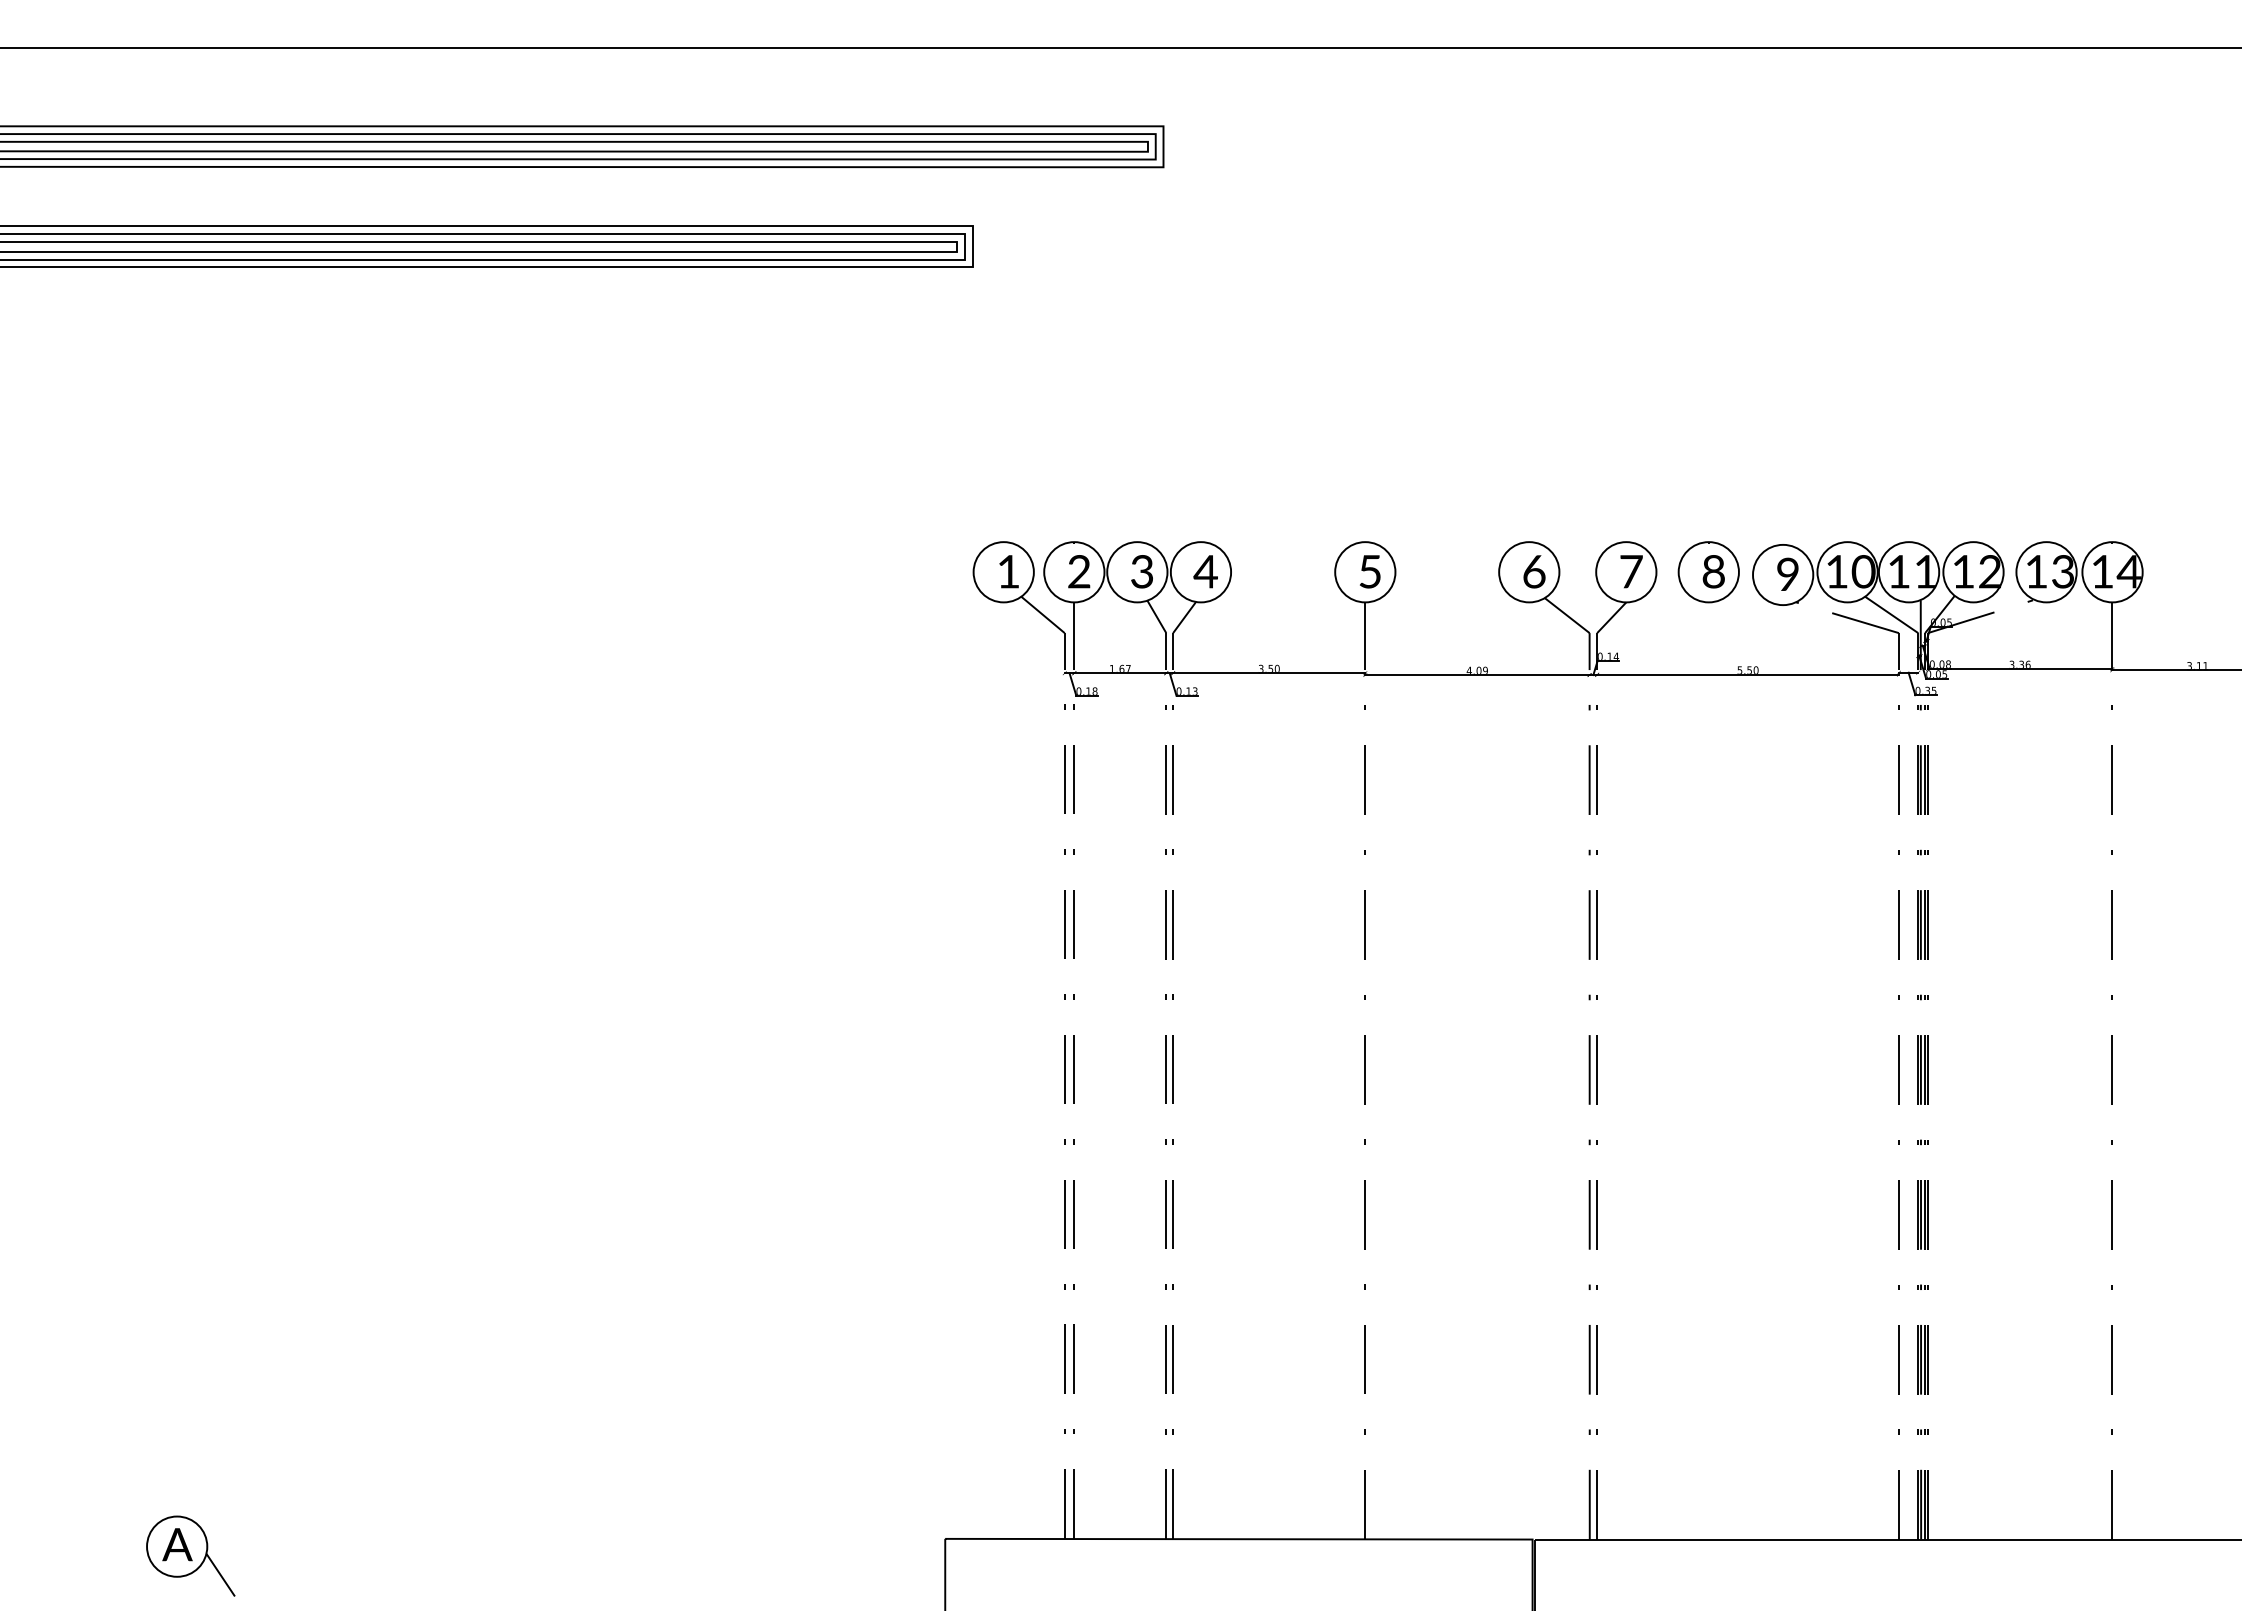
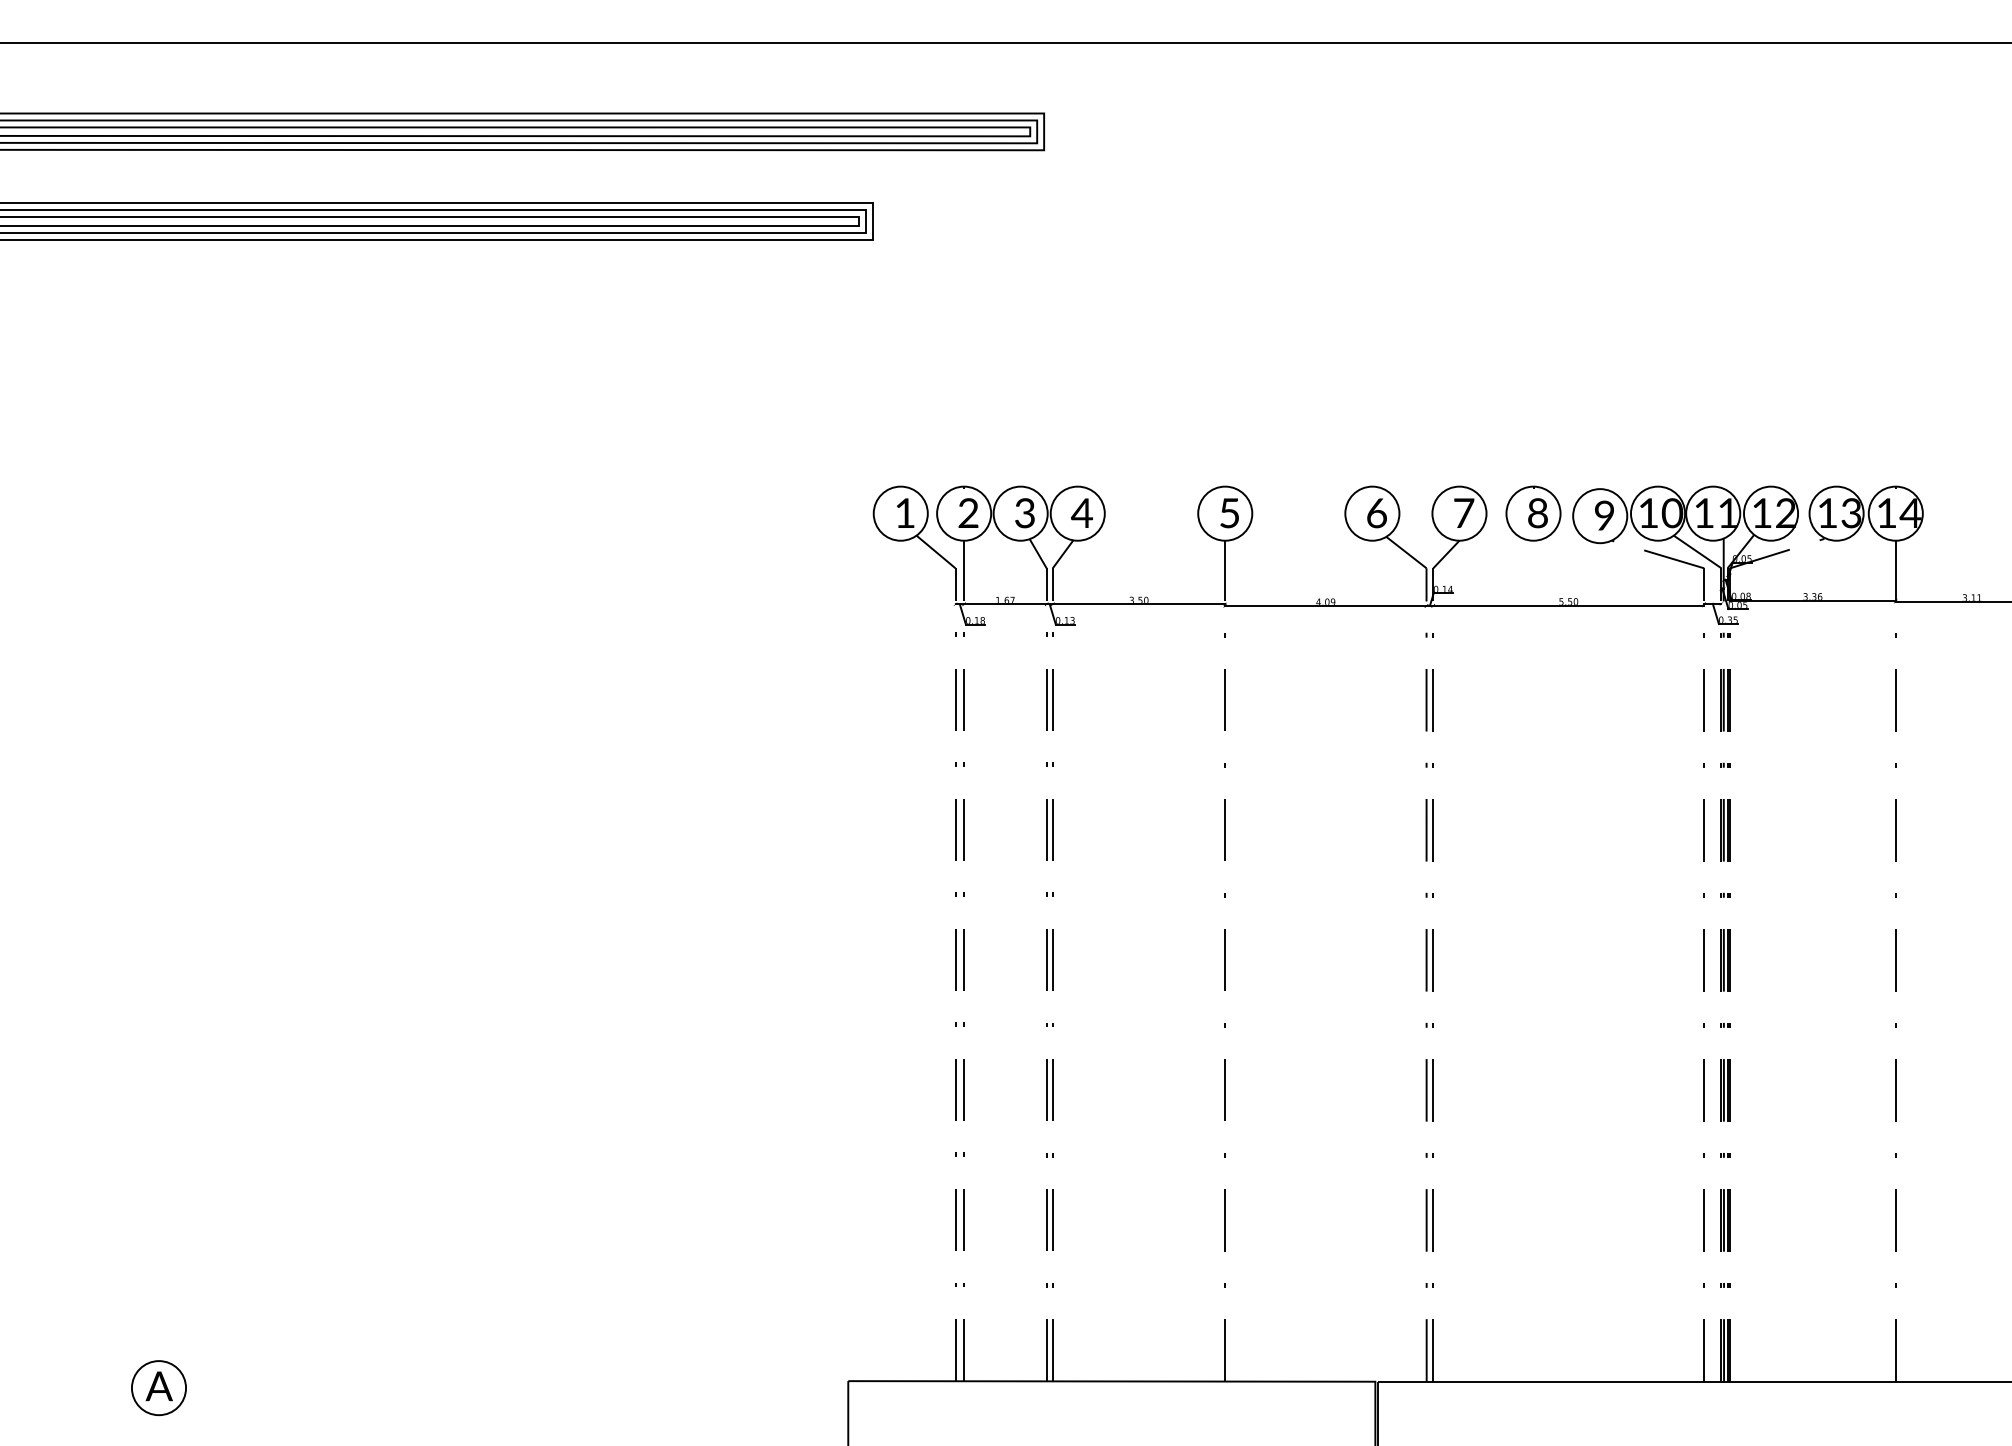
line: (220, 1574) -> (197, 1413), removed

